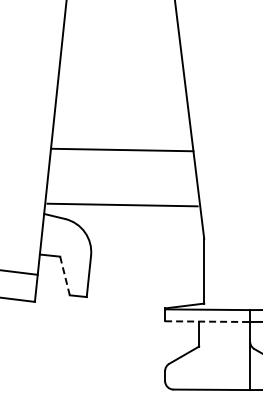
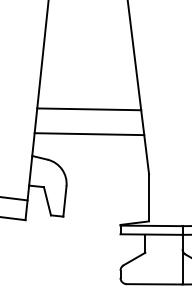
line: (122, 204) -> (89, 133), moved
line: (64, 275) -> (47, 200), dashed -> solid
line: (207, 321) -> (151, 234), dashed -> solid

